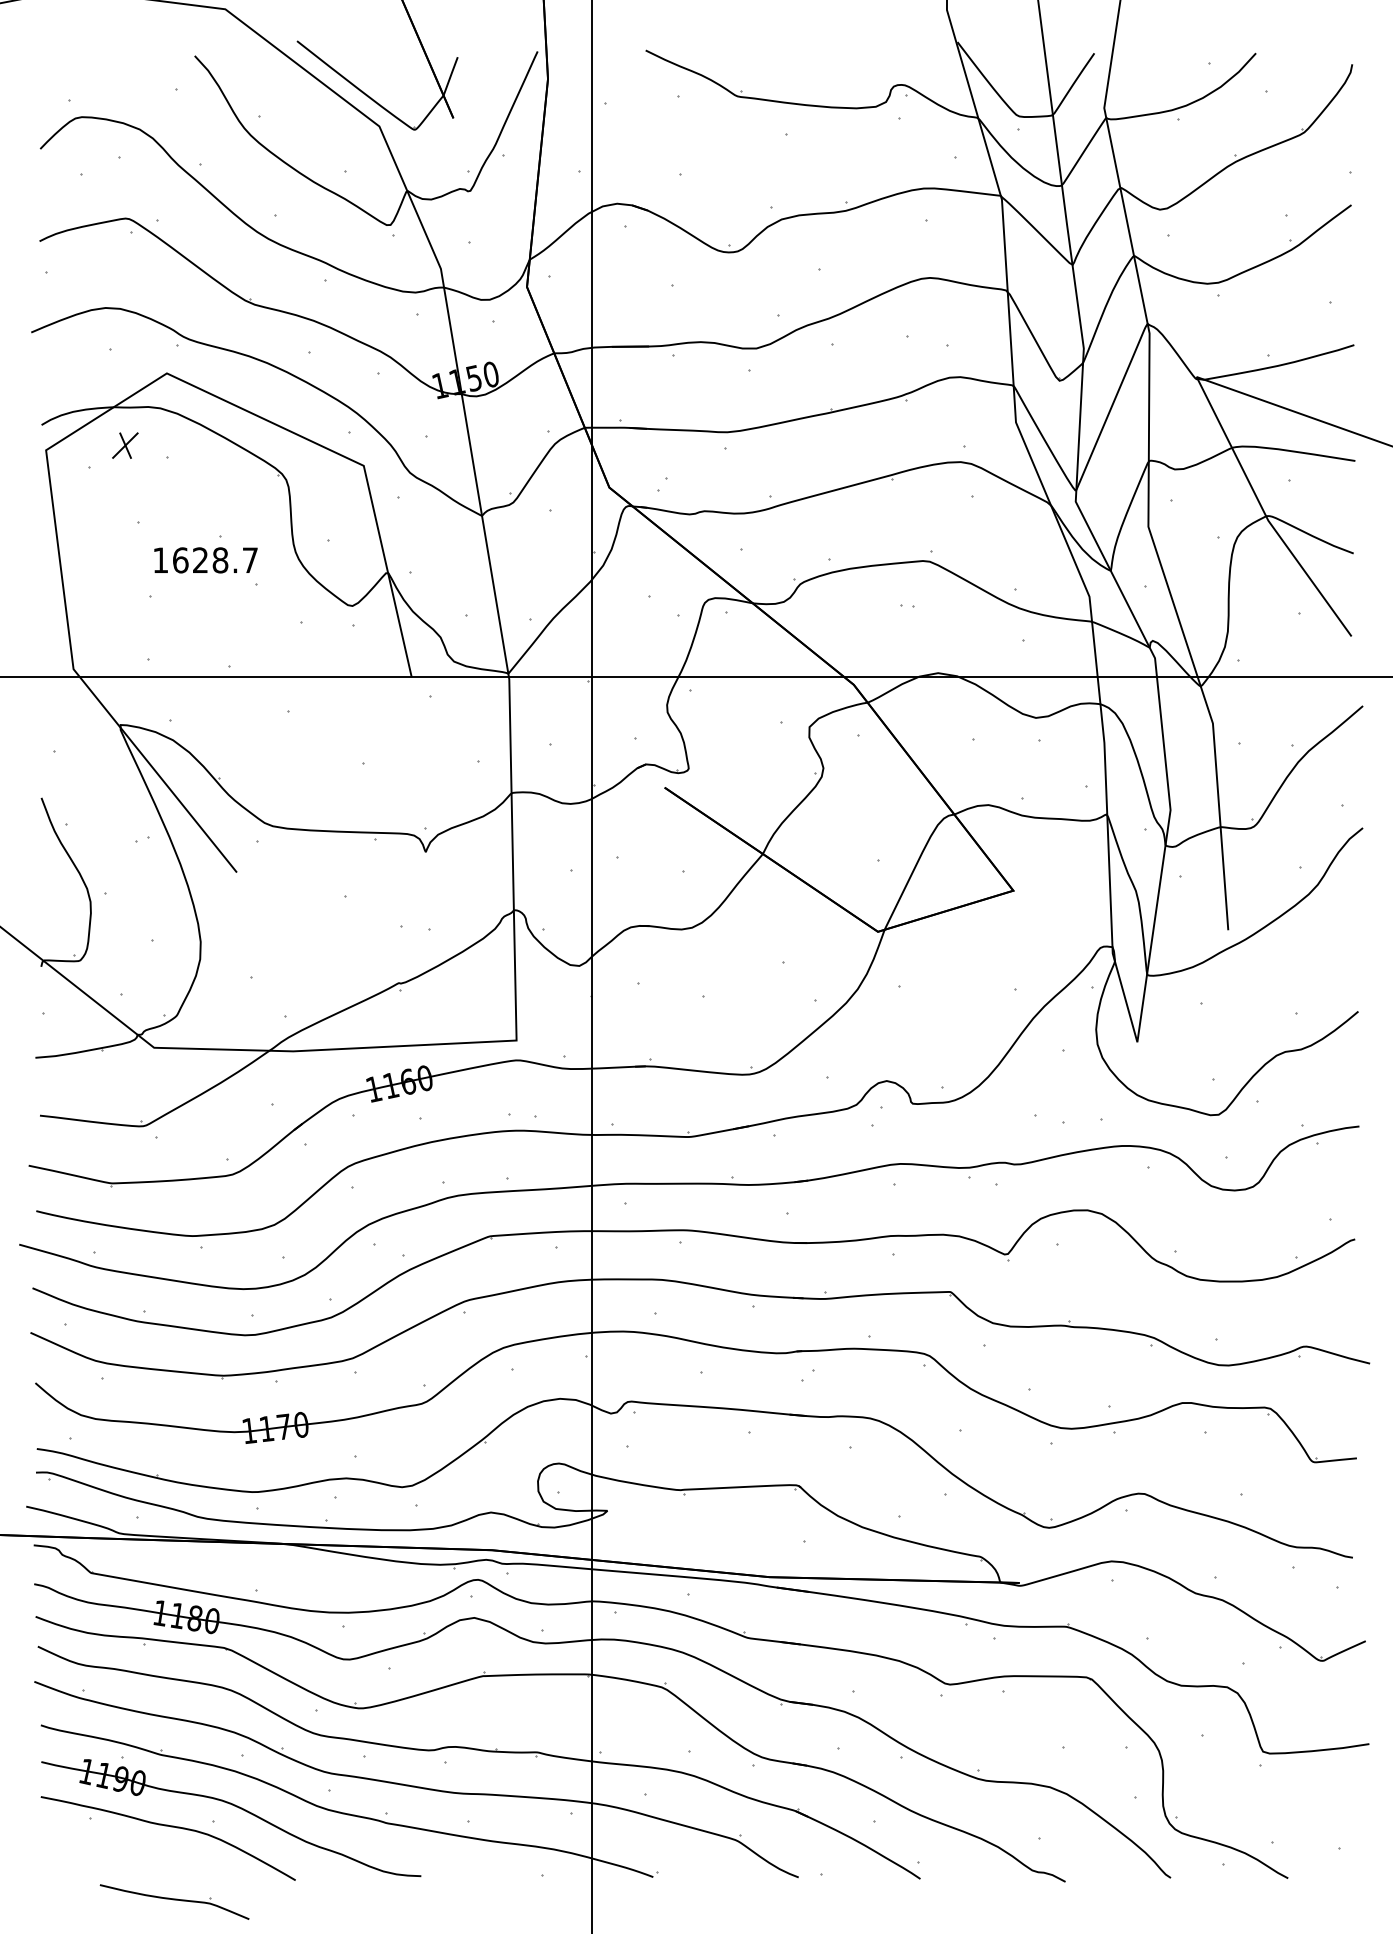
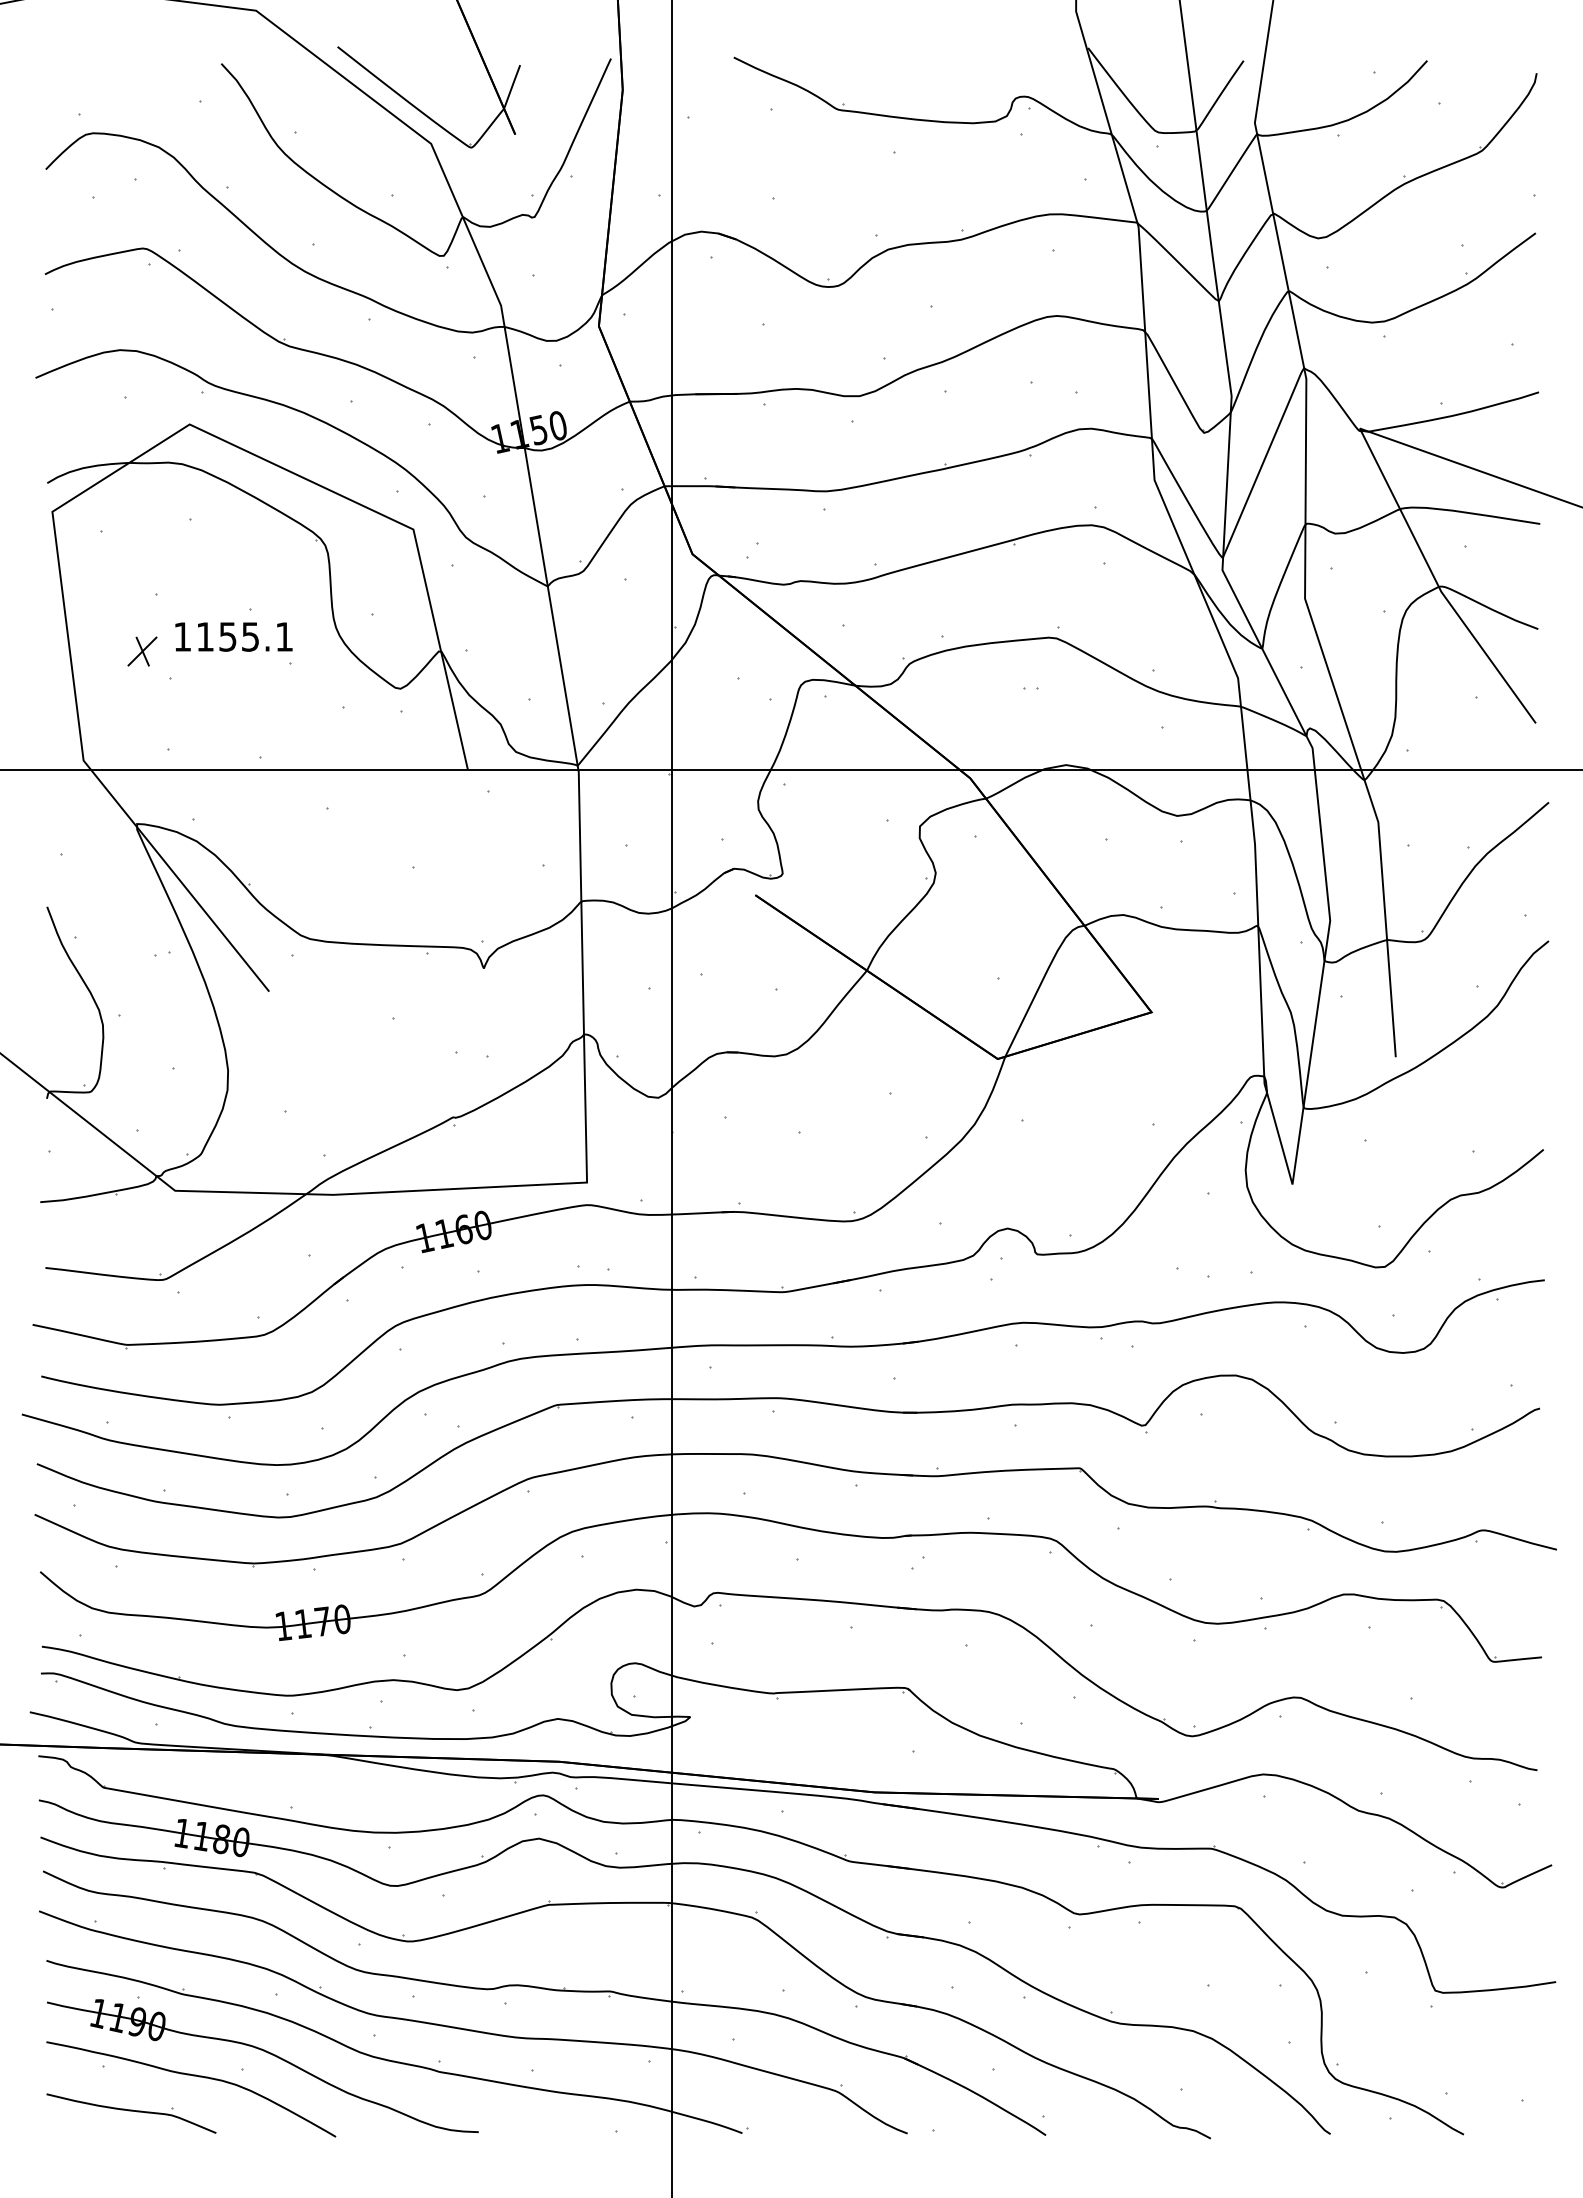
part: (125, 445) -> (142, 651), moved
text: (215, 560) -> (244, 636), 1628.7 -> 1155.1
part: (174, 1902) -> (131, 2113), moved

